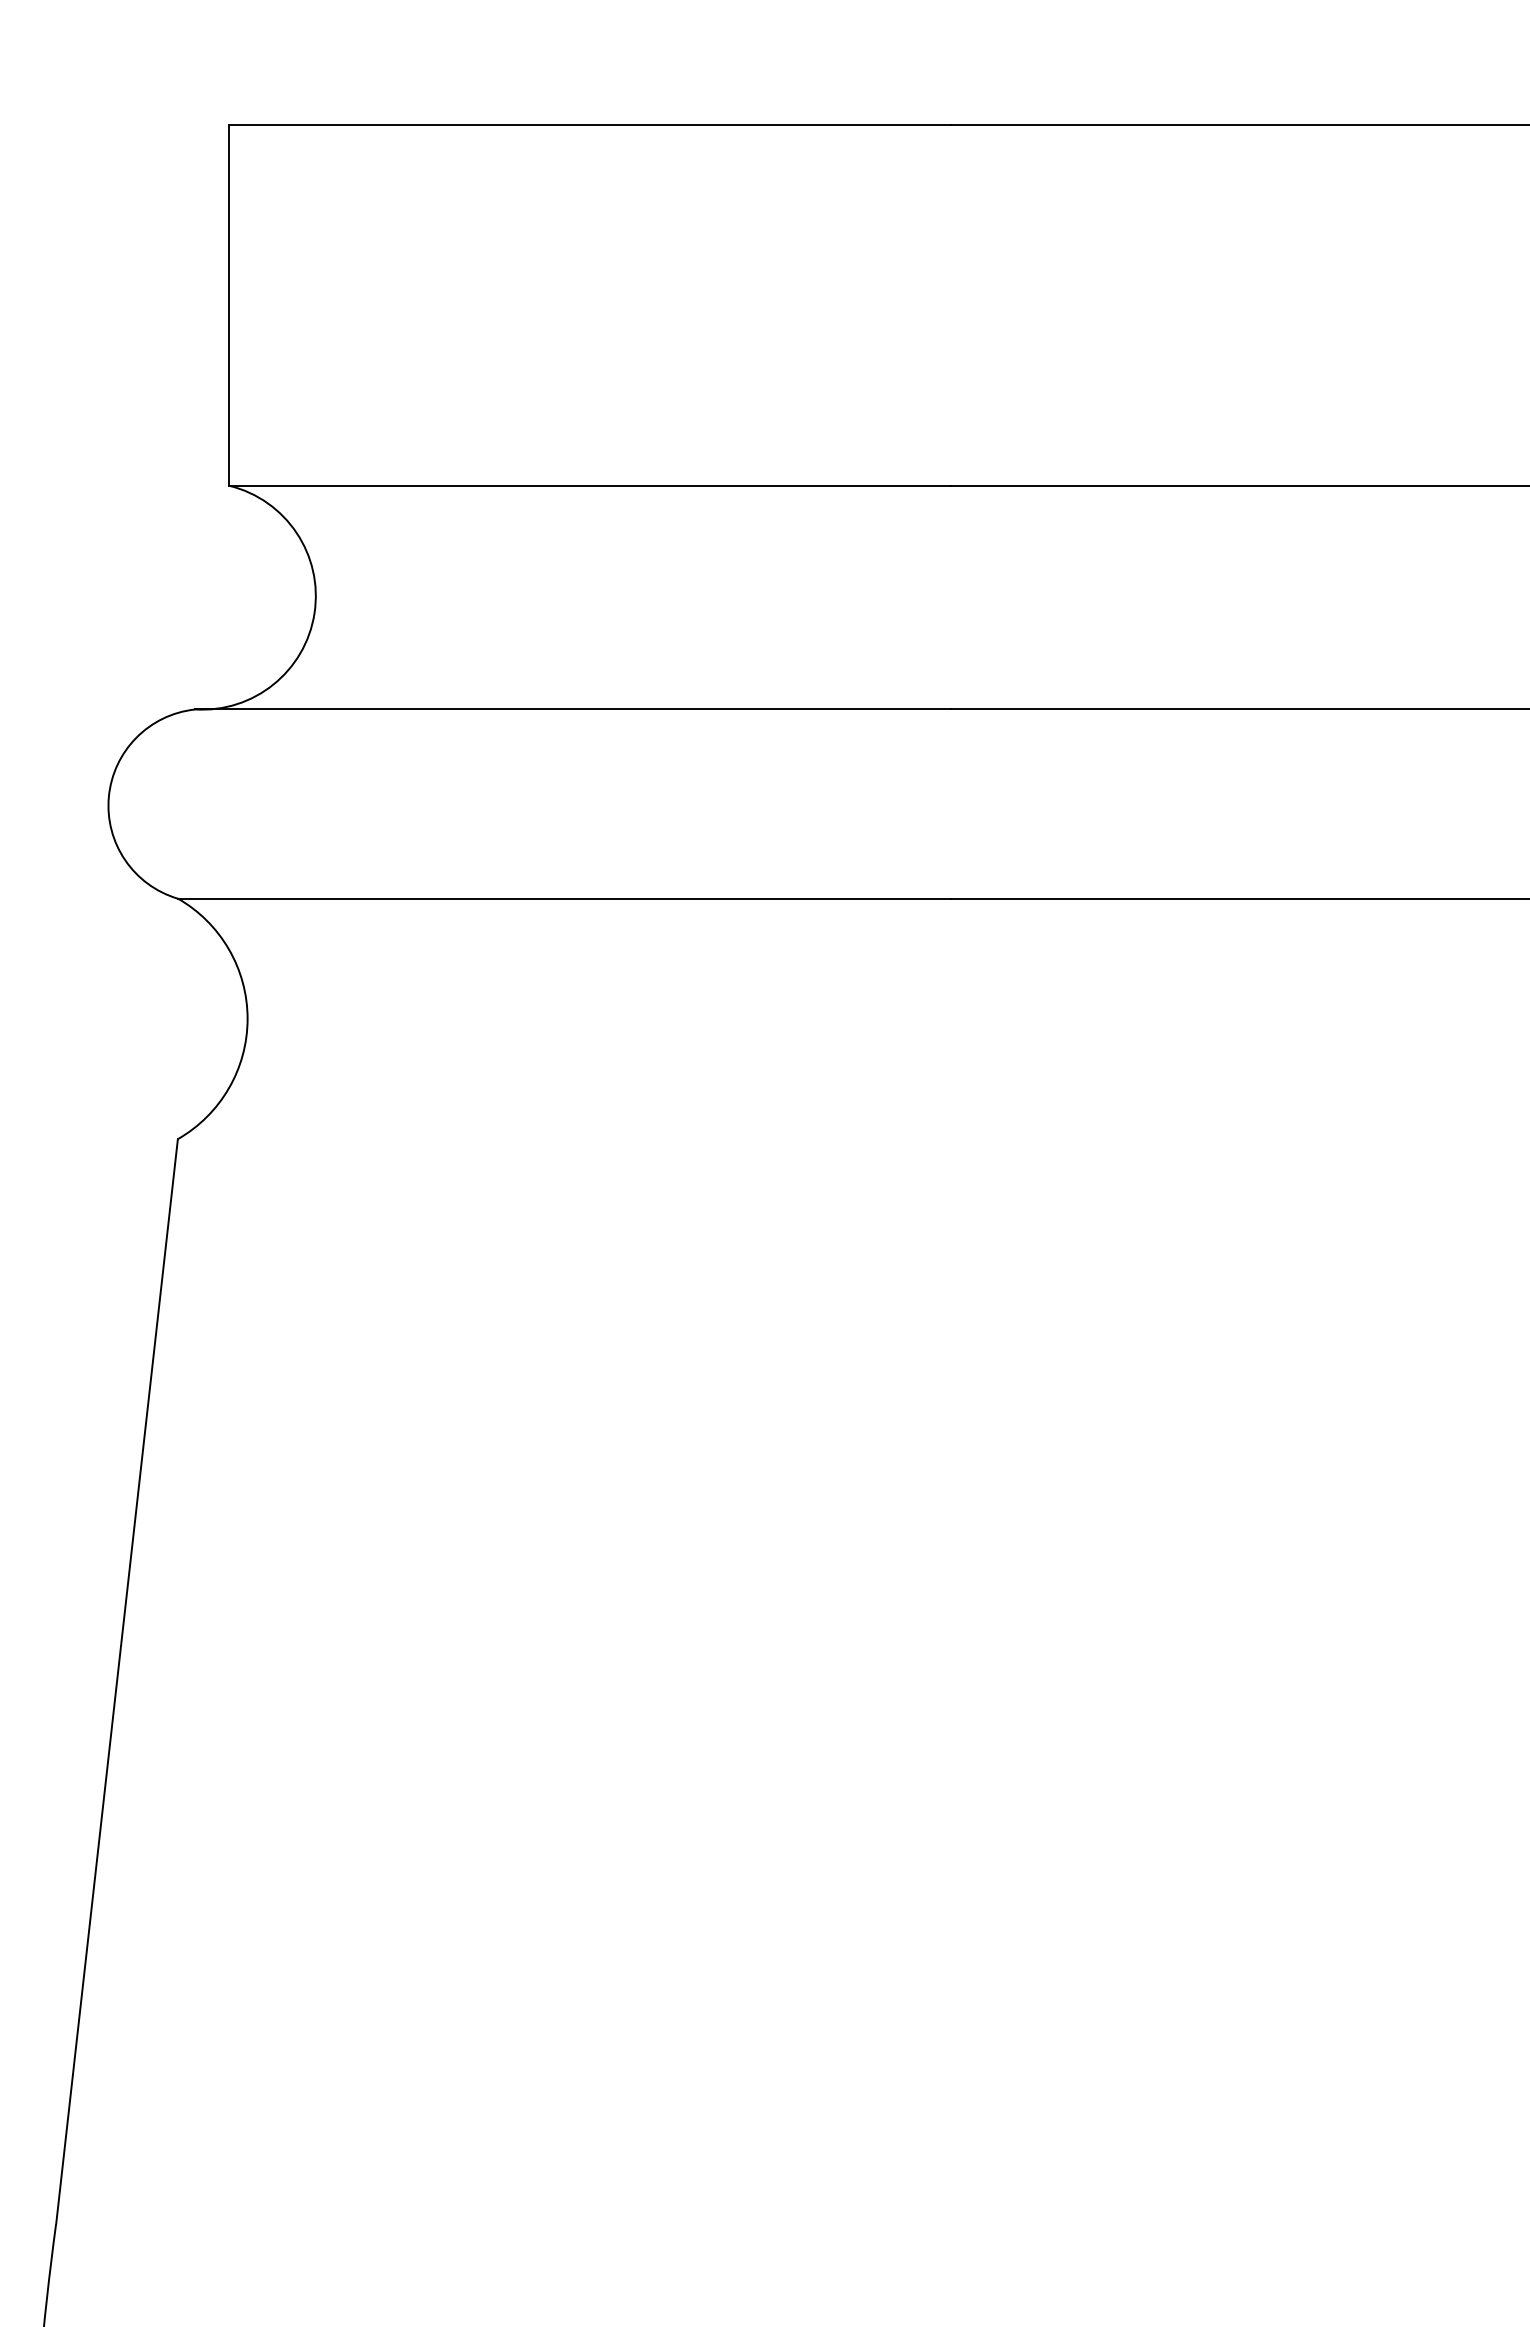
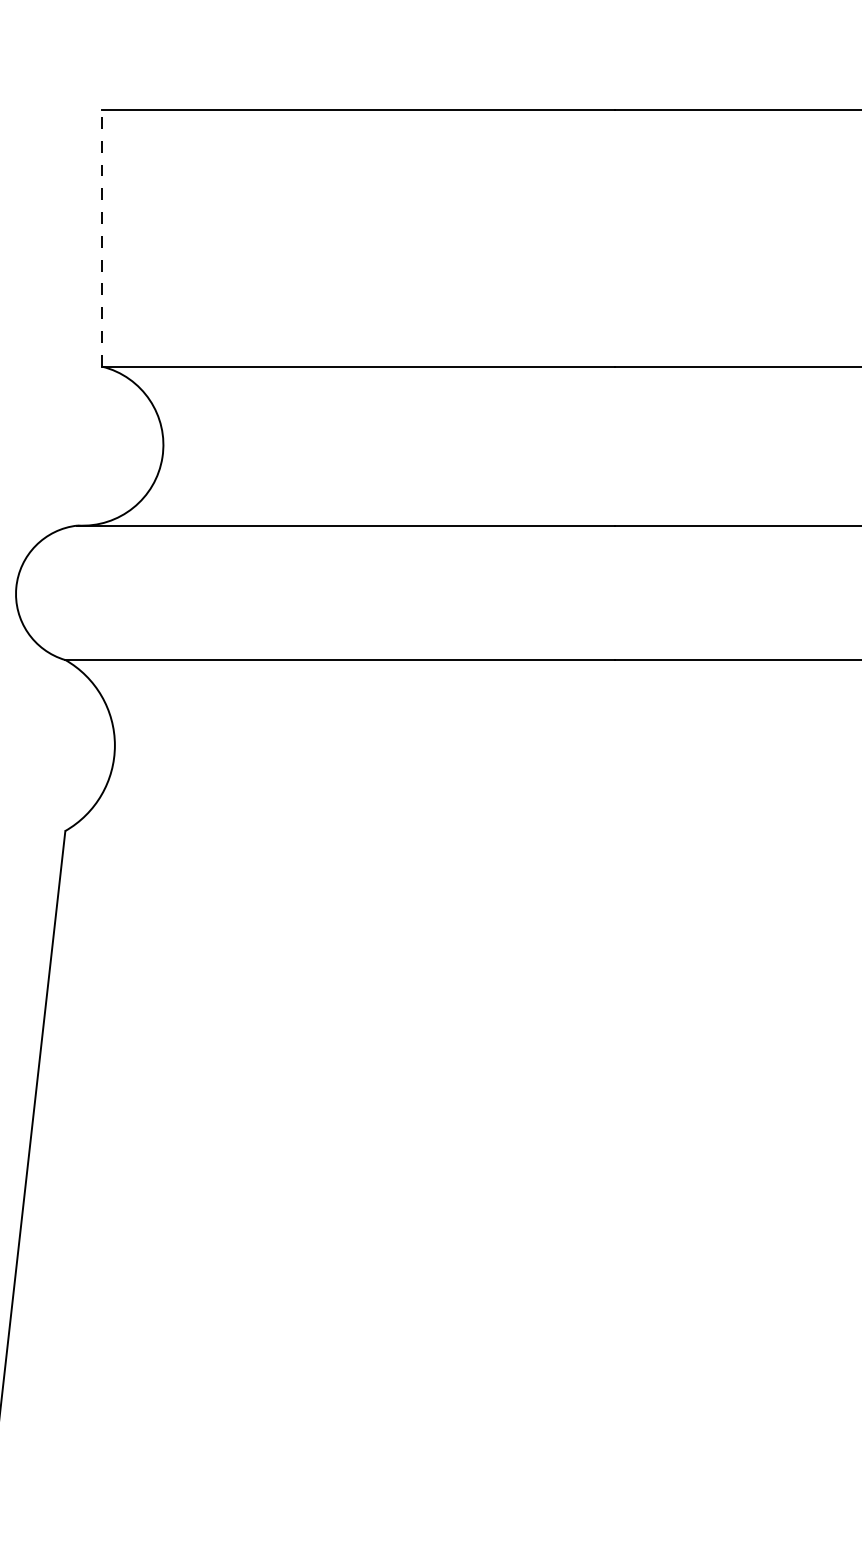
line: (229, 305) -> (102, 238), solid -> dashed

